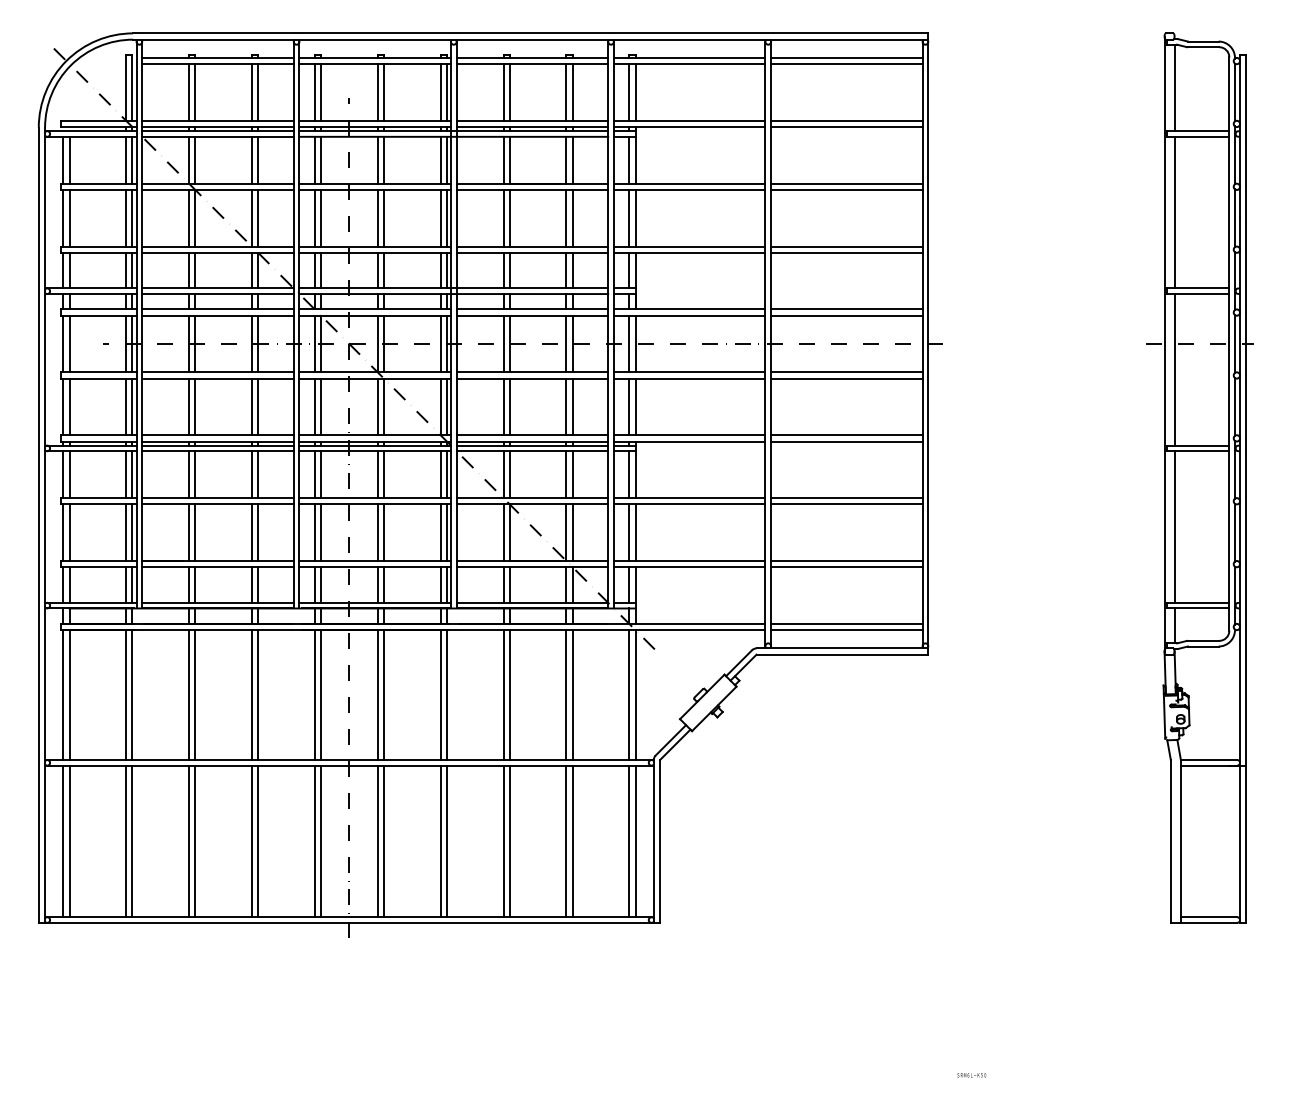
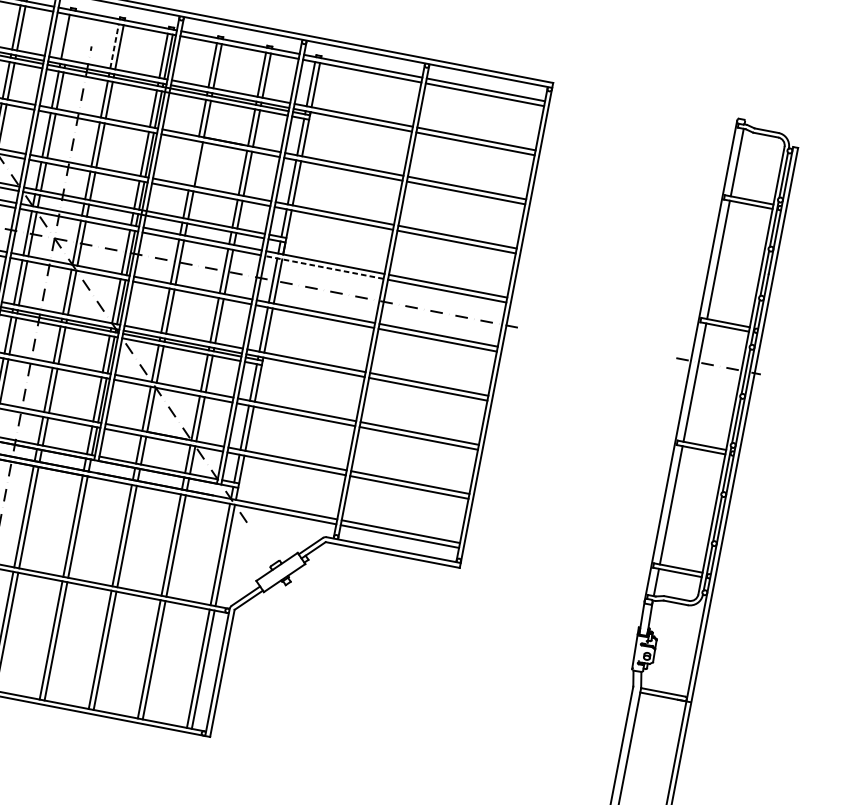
line: (321, 92) -> (70, 37), removed
line: (377, 92) -> (114, 46), solid -> dashed
line: (503, 217) -> (193, 162), removed
line: (689, 315) -> (324, 267), solid -> dashed

